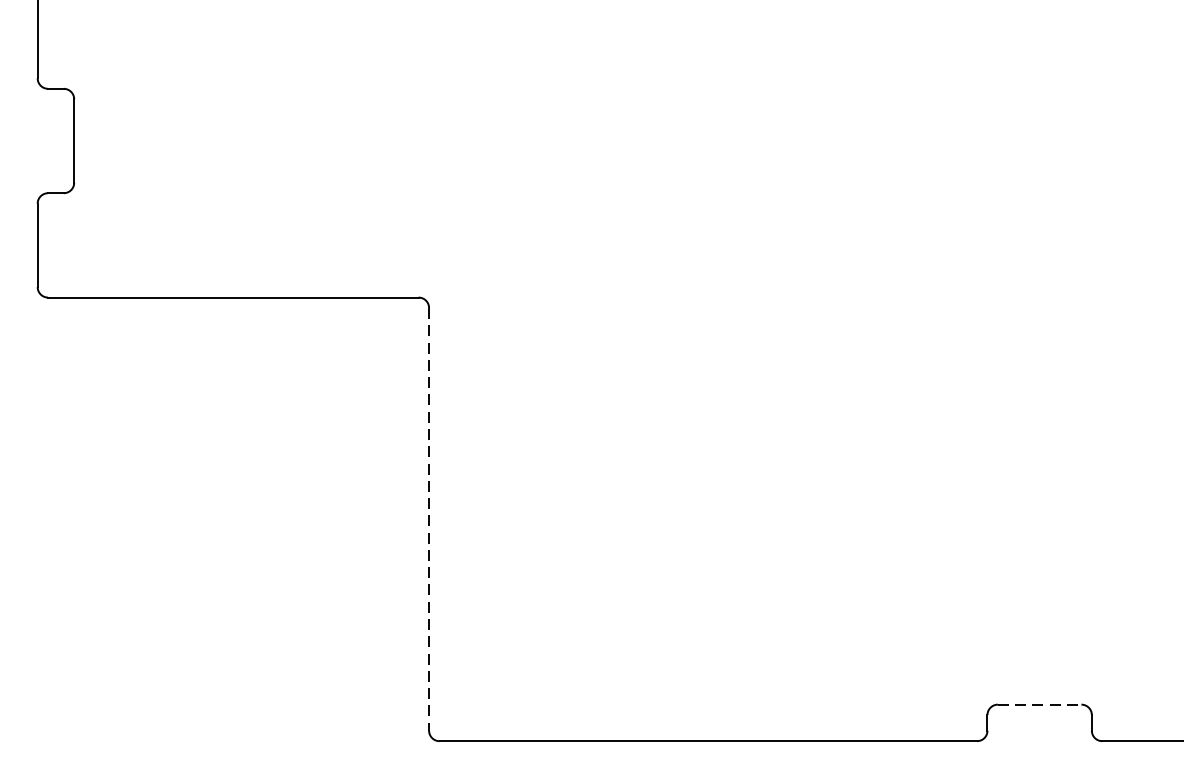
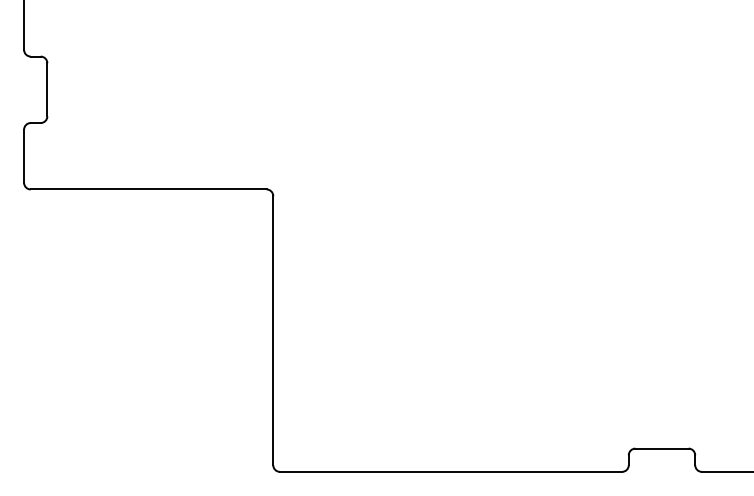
line: (429, 519) -> (273, 330), dashed -> solid
line: (1040, 704) -> (662, 448), dashed -> solid

